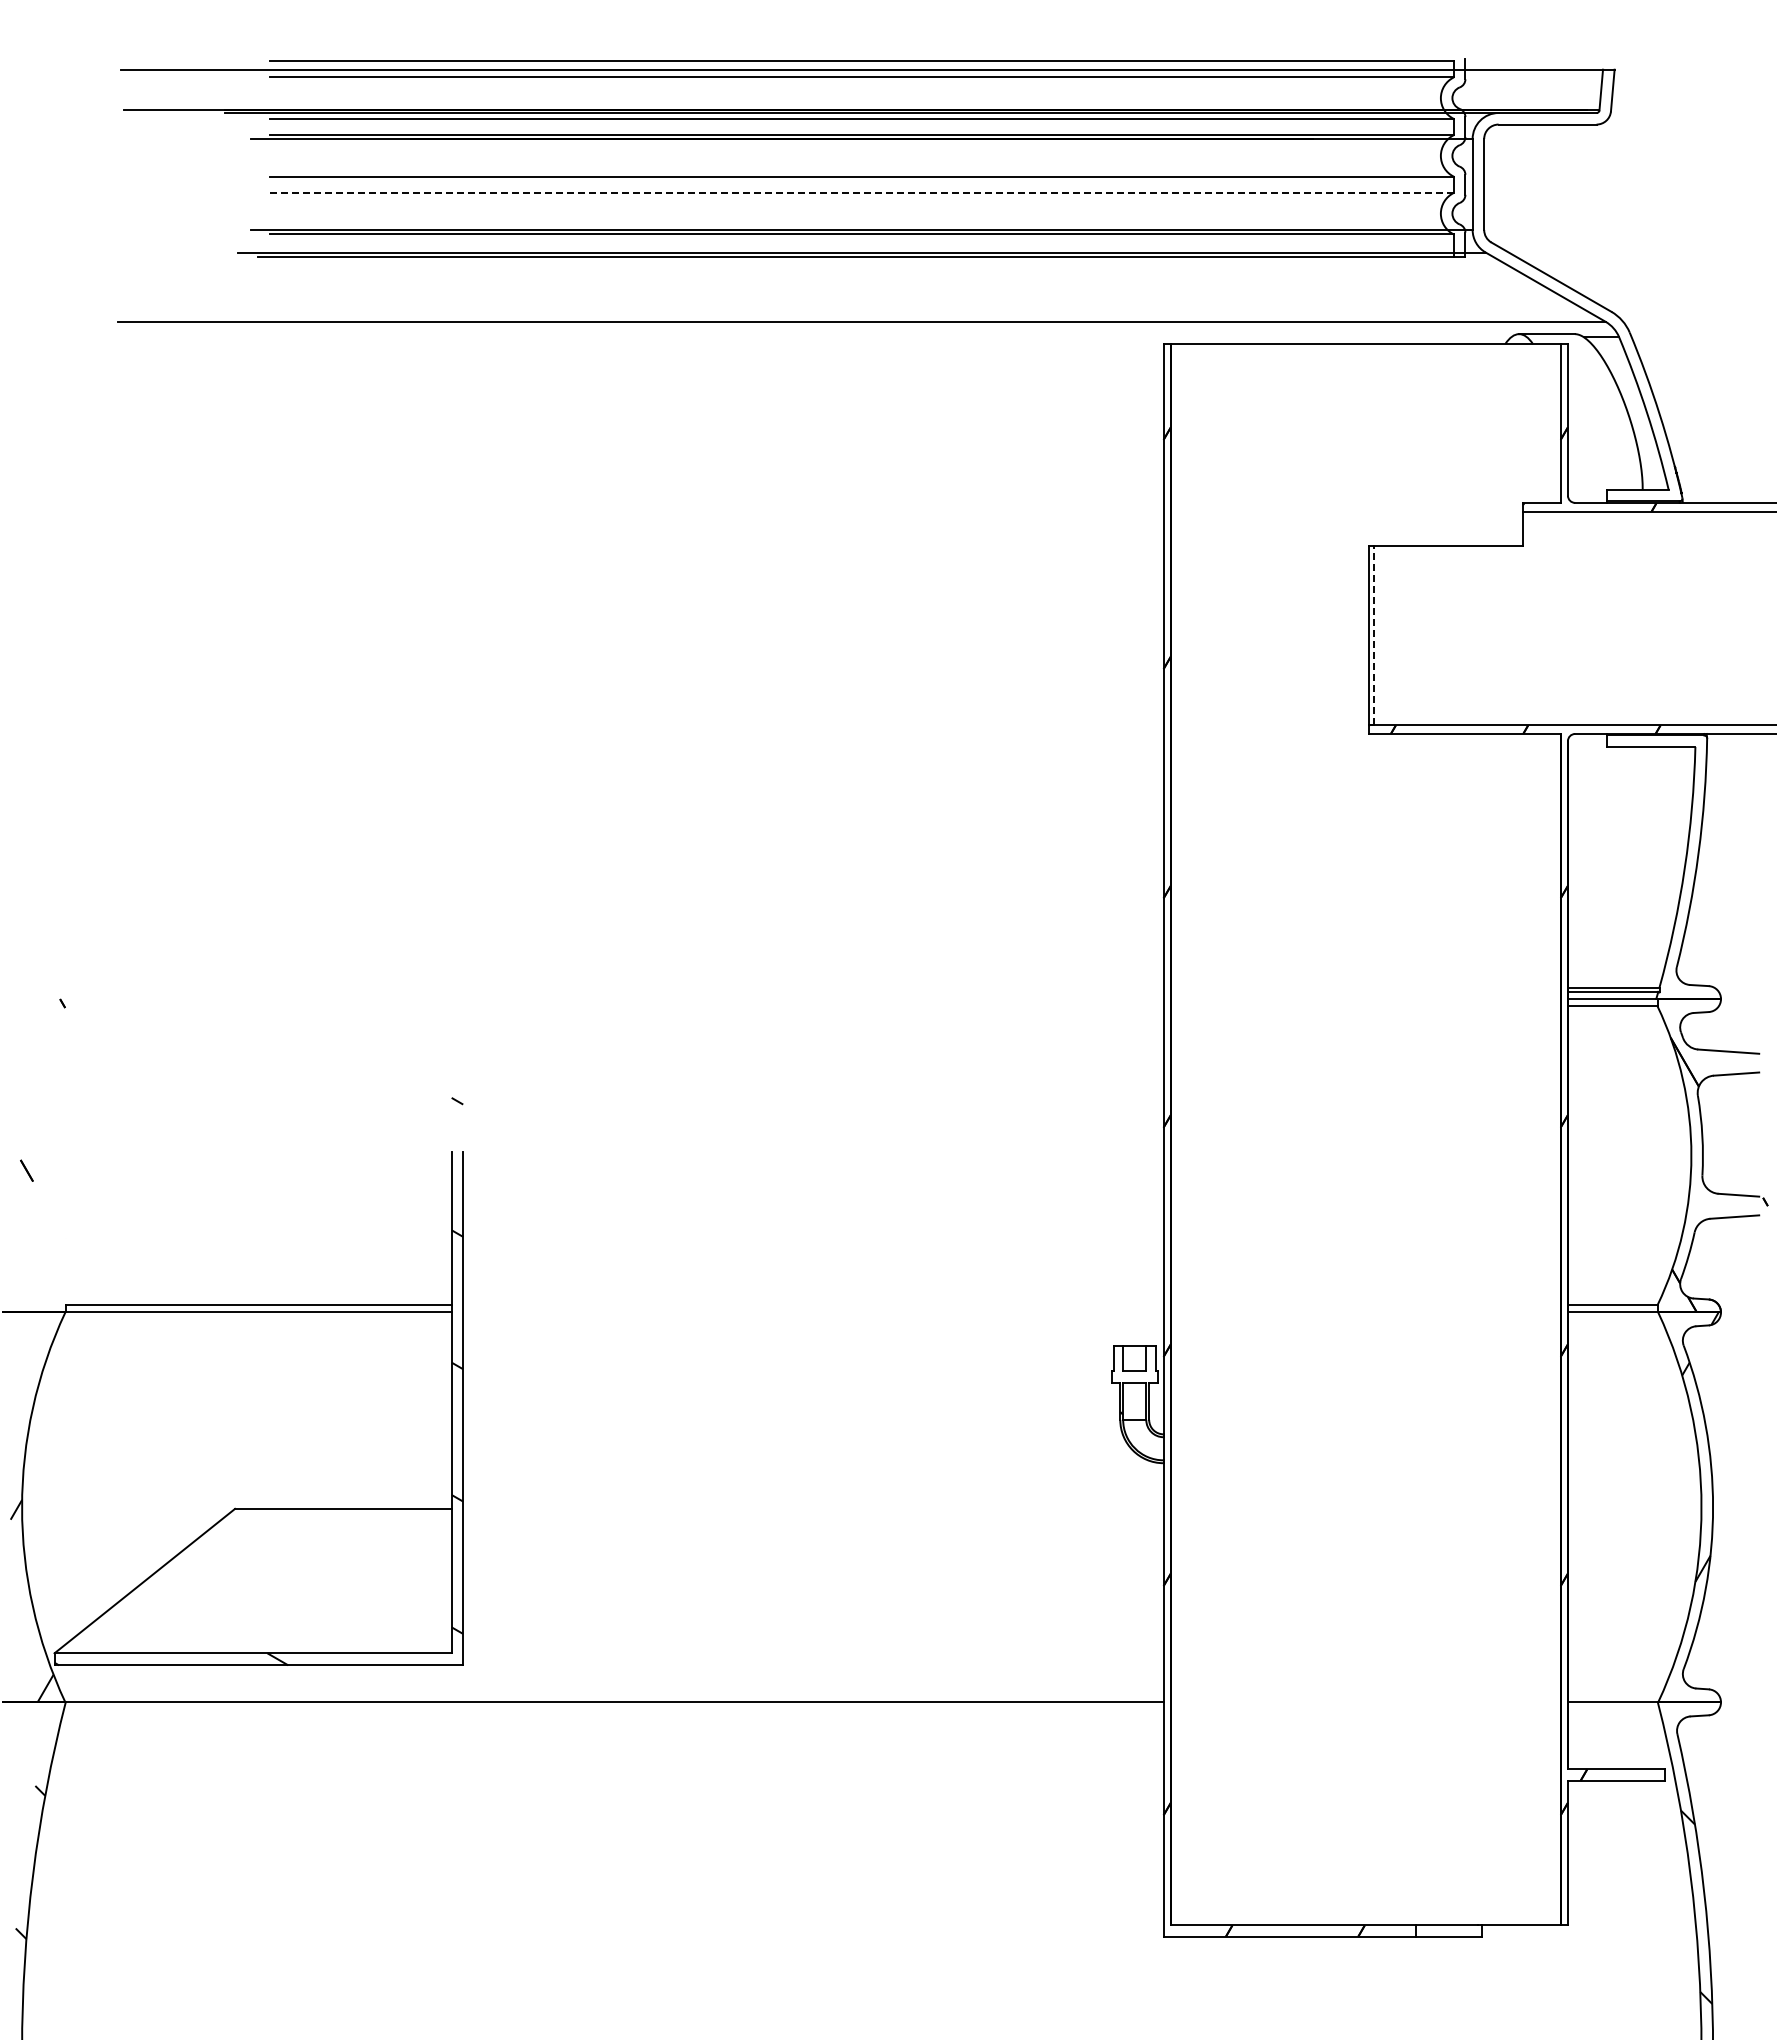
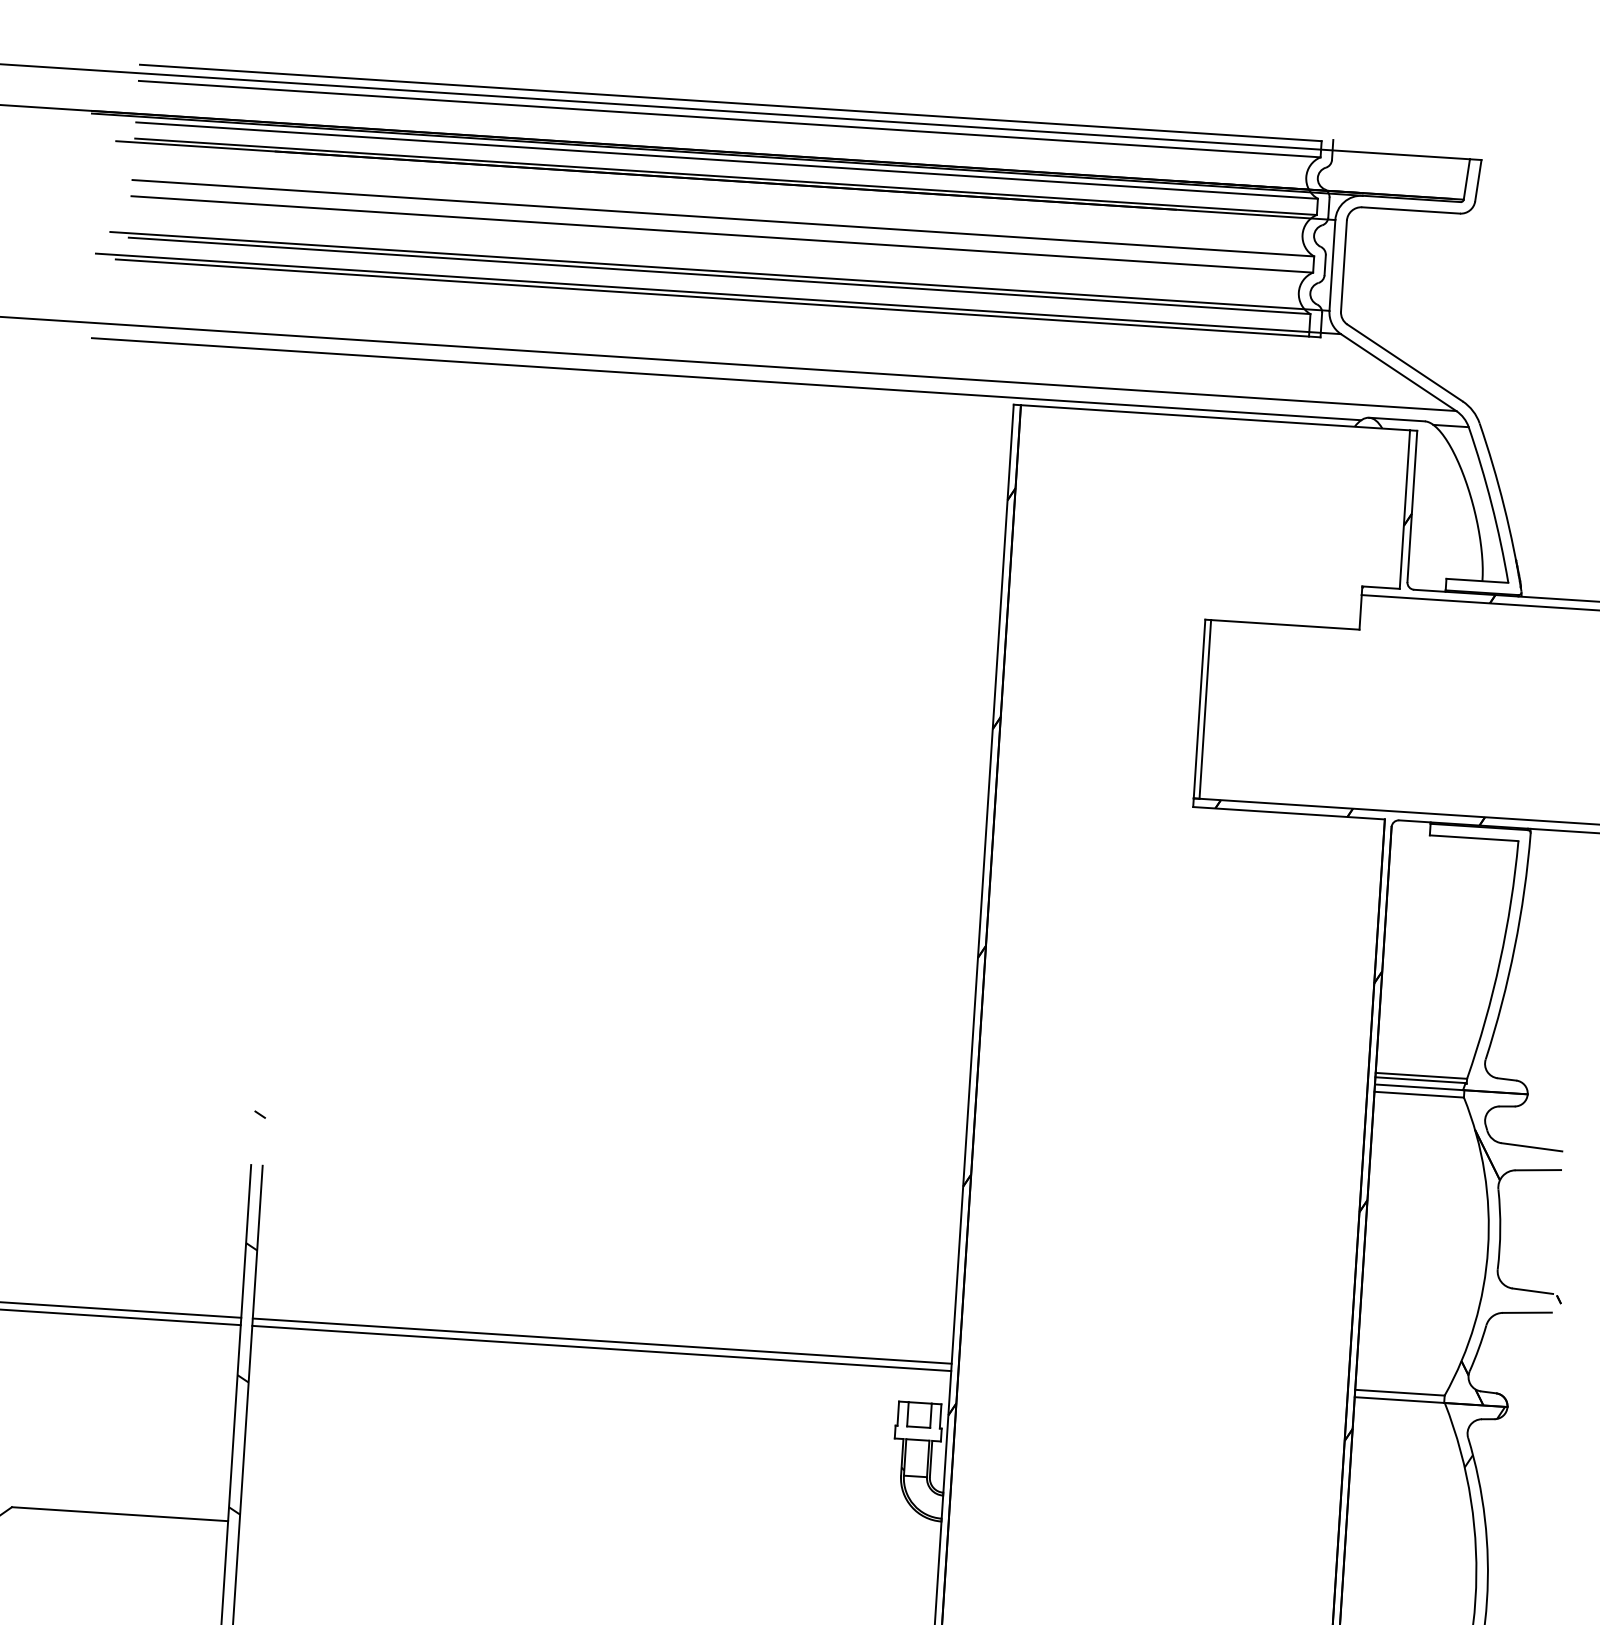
line: (861, 192) -> (722, 233), dashed -> solid
line: (875, 337) -> (726, 379), added
line: (1374, 635) -> (1205, 709), dashed -> solid
line: (813, 1305) -> (602, 1341), added
line: (813, 1312) -> (601, 1348), added

